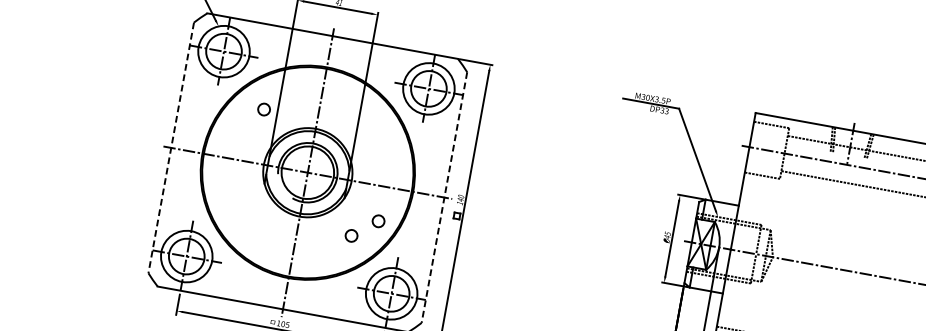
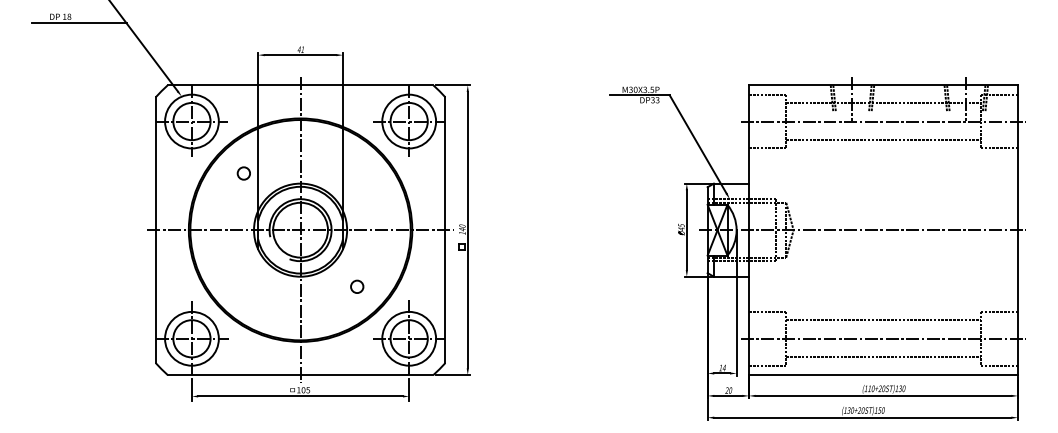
line: (170, 148) -> (155, 230), dashed -> solid
line: (444, 197) -> (445, 230), dashed -> solid
circle: (378, 221) -> (382, 266), removed

